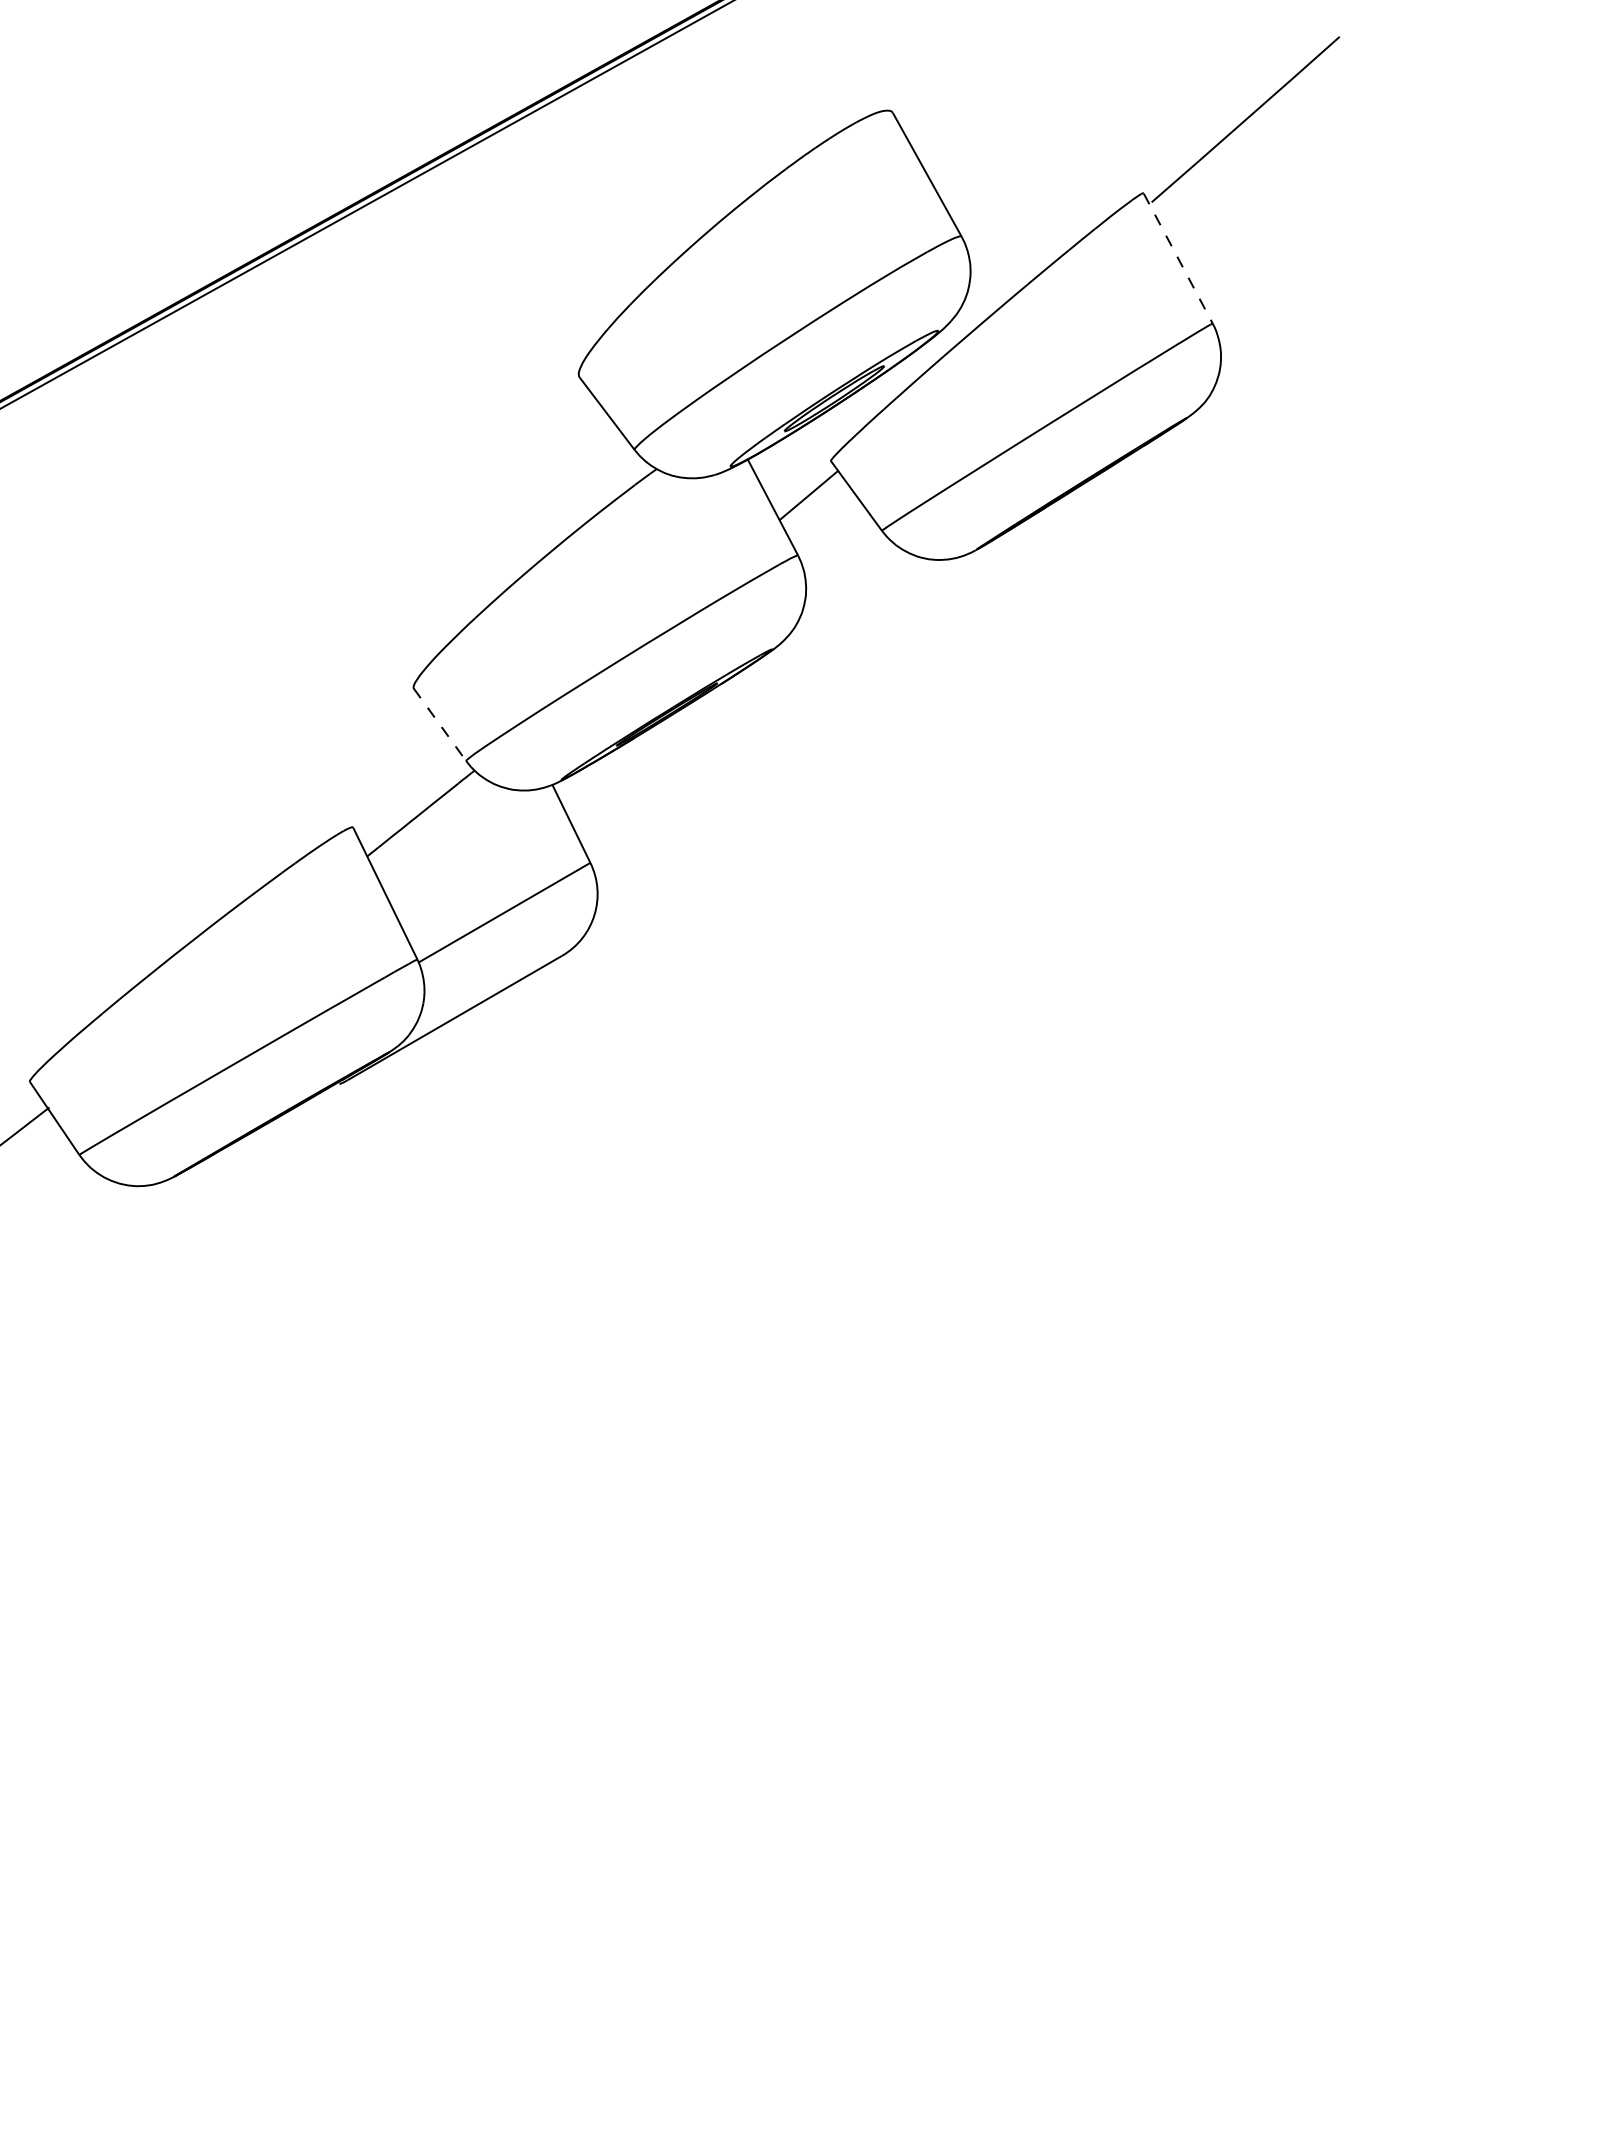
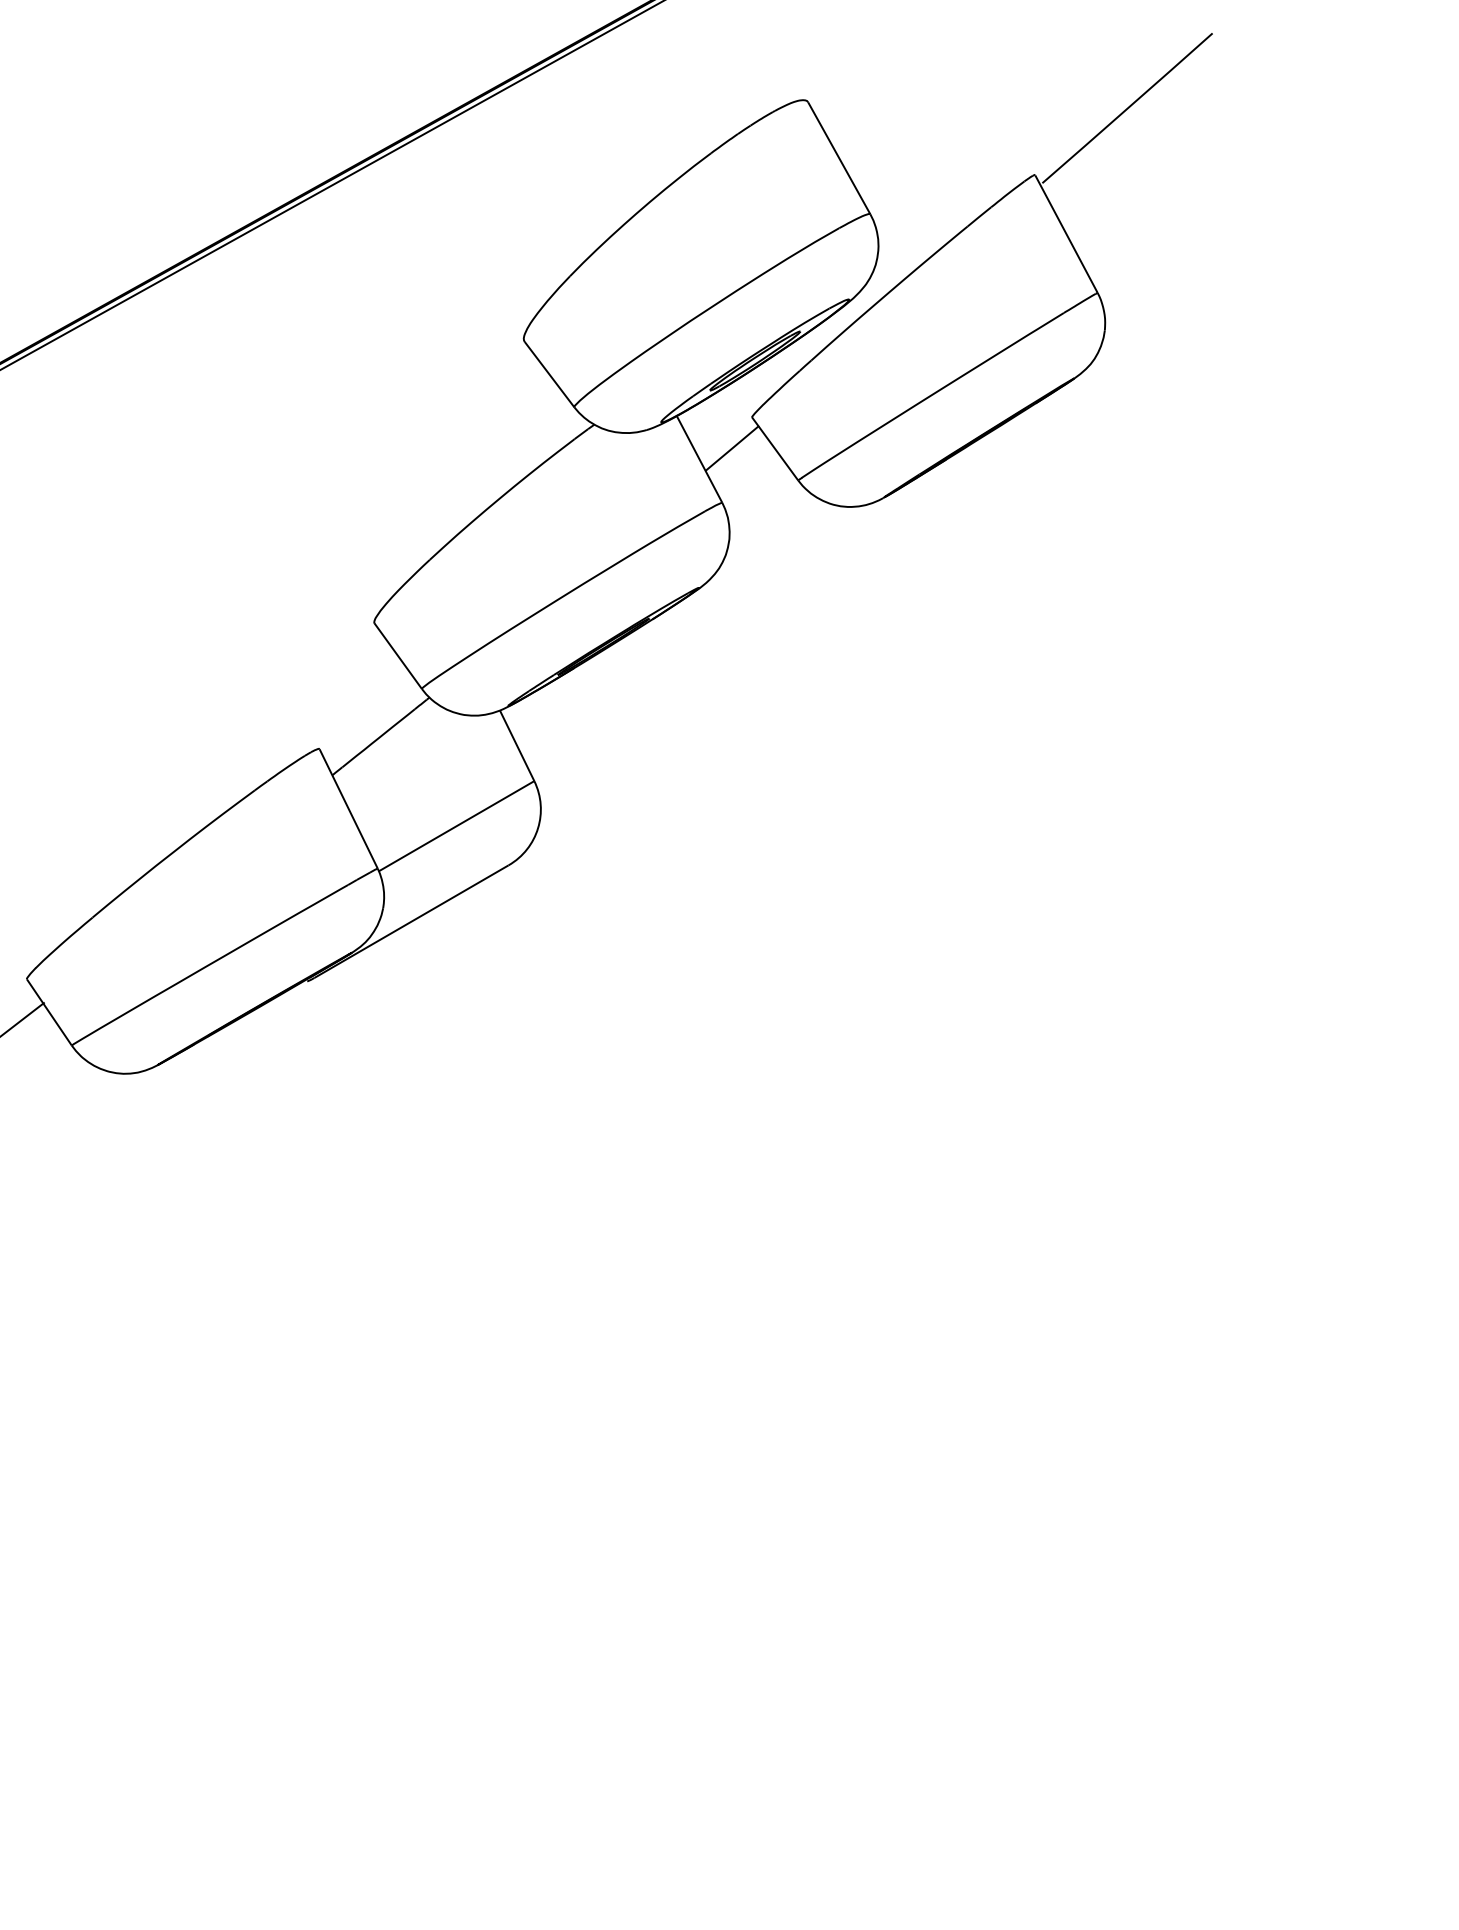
line: (1178, 259) -> (1066, 234), dashed -> solid
line: (439, 724) -> (397, 655), dashed -> solid

